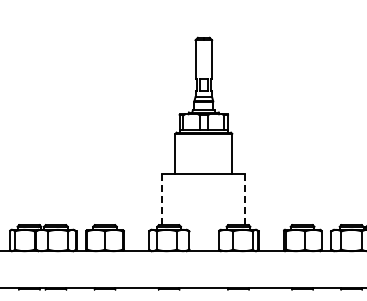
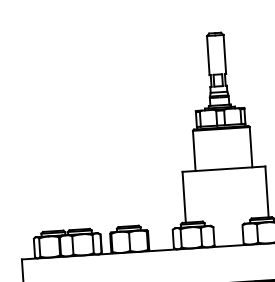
line: (245, 199) -> (267, 191), dashed -> solid
line: (162, 200) -> (184, 198), dashed -> solid

